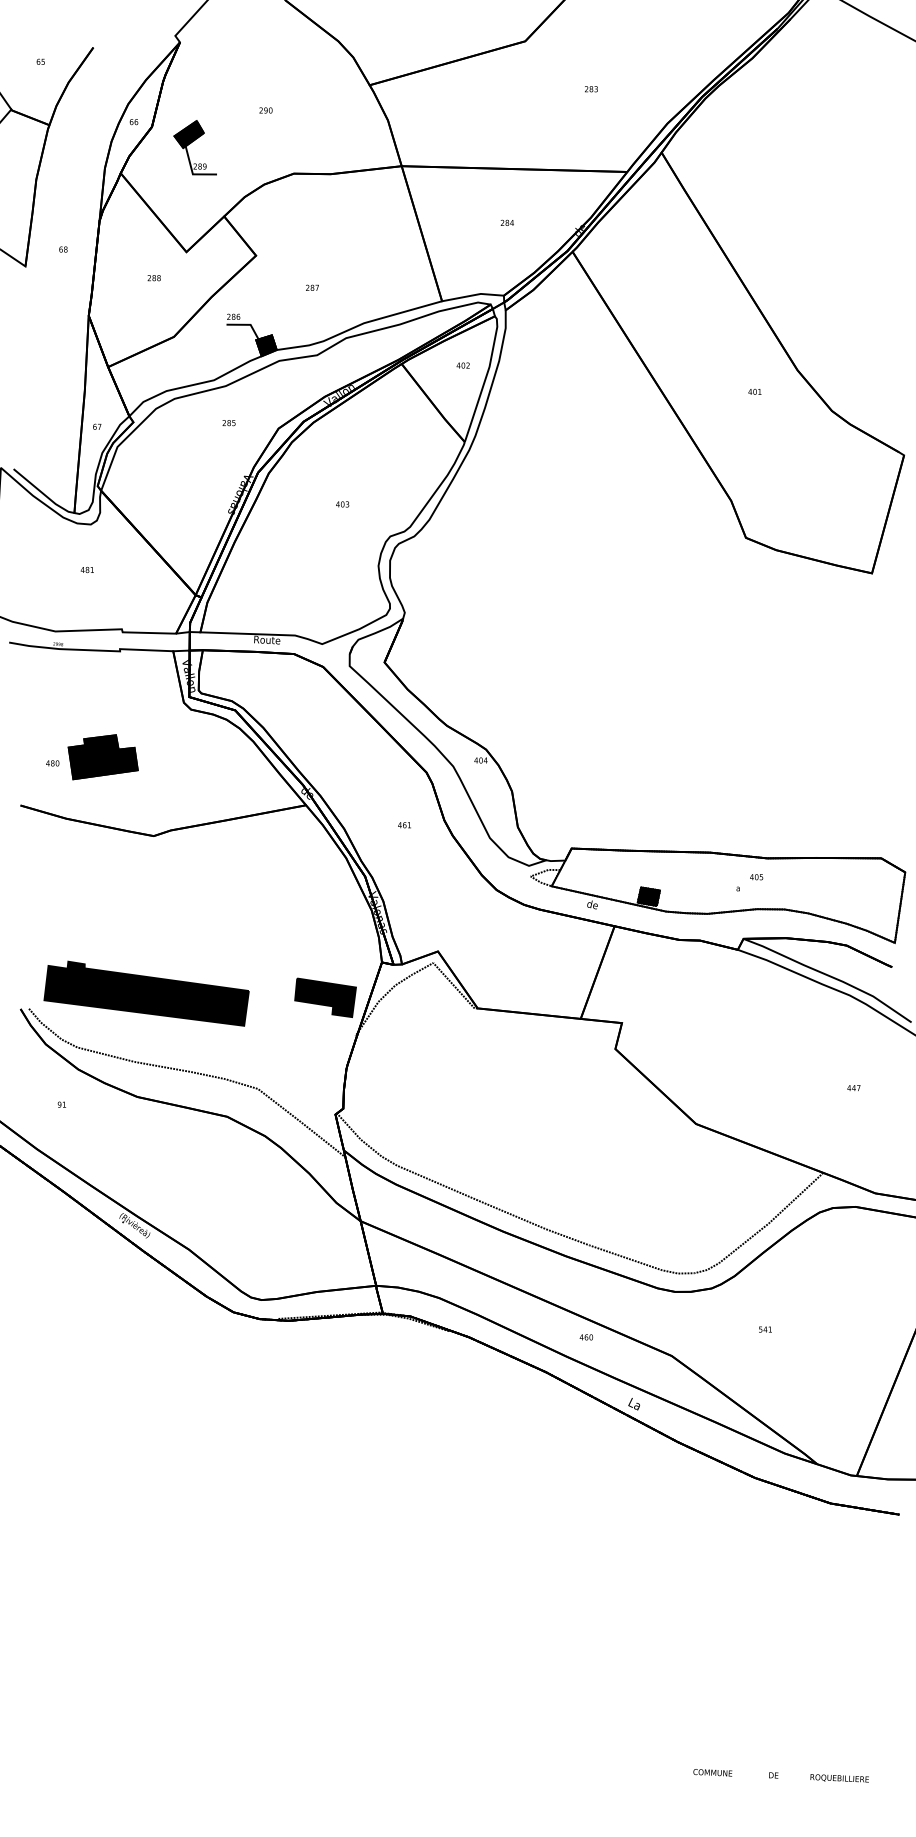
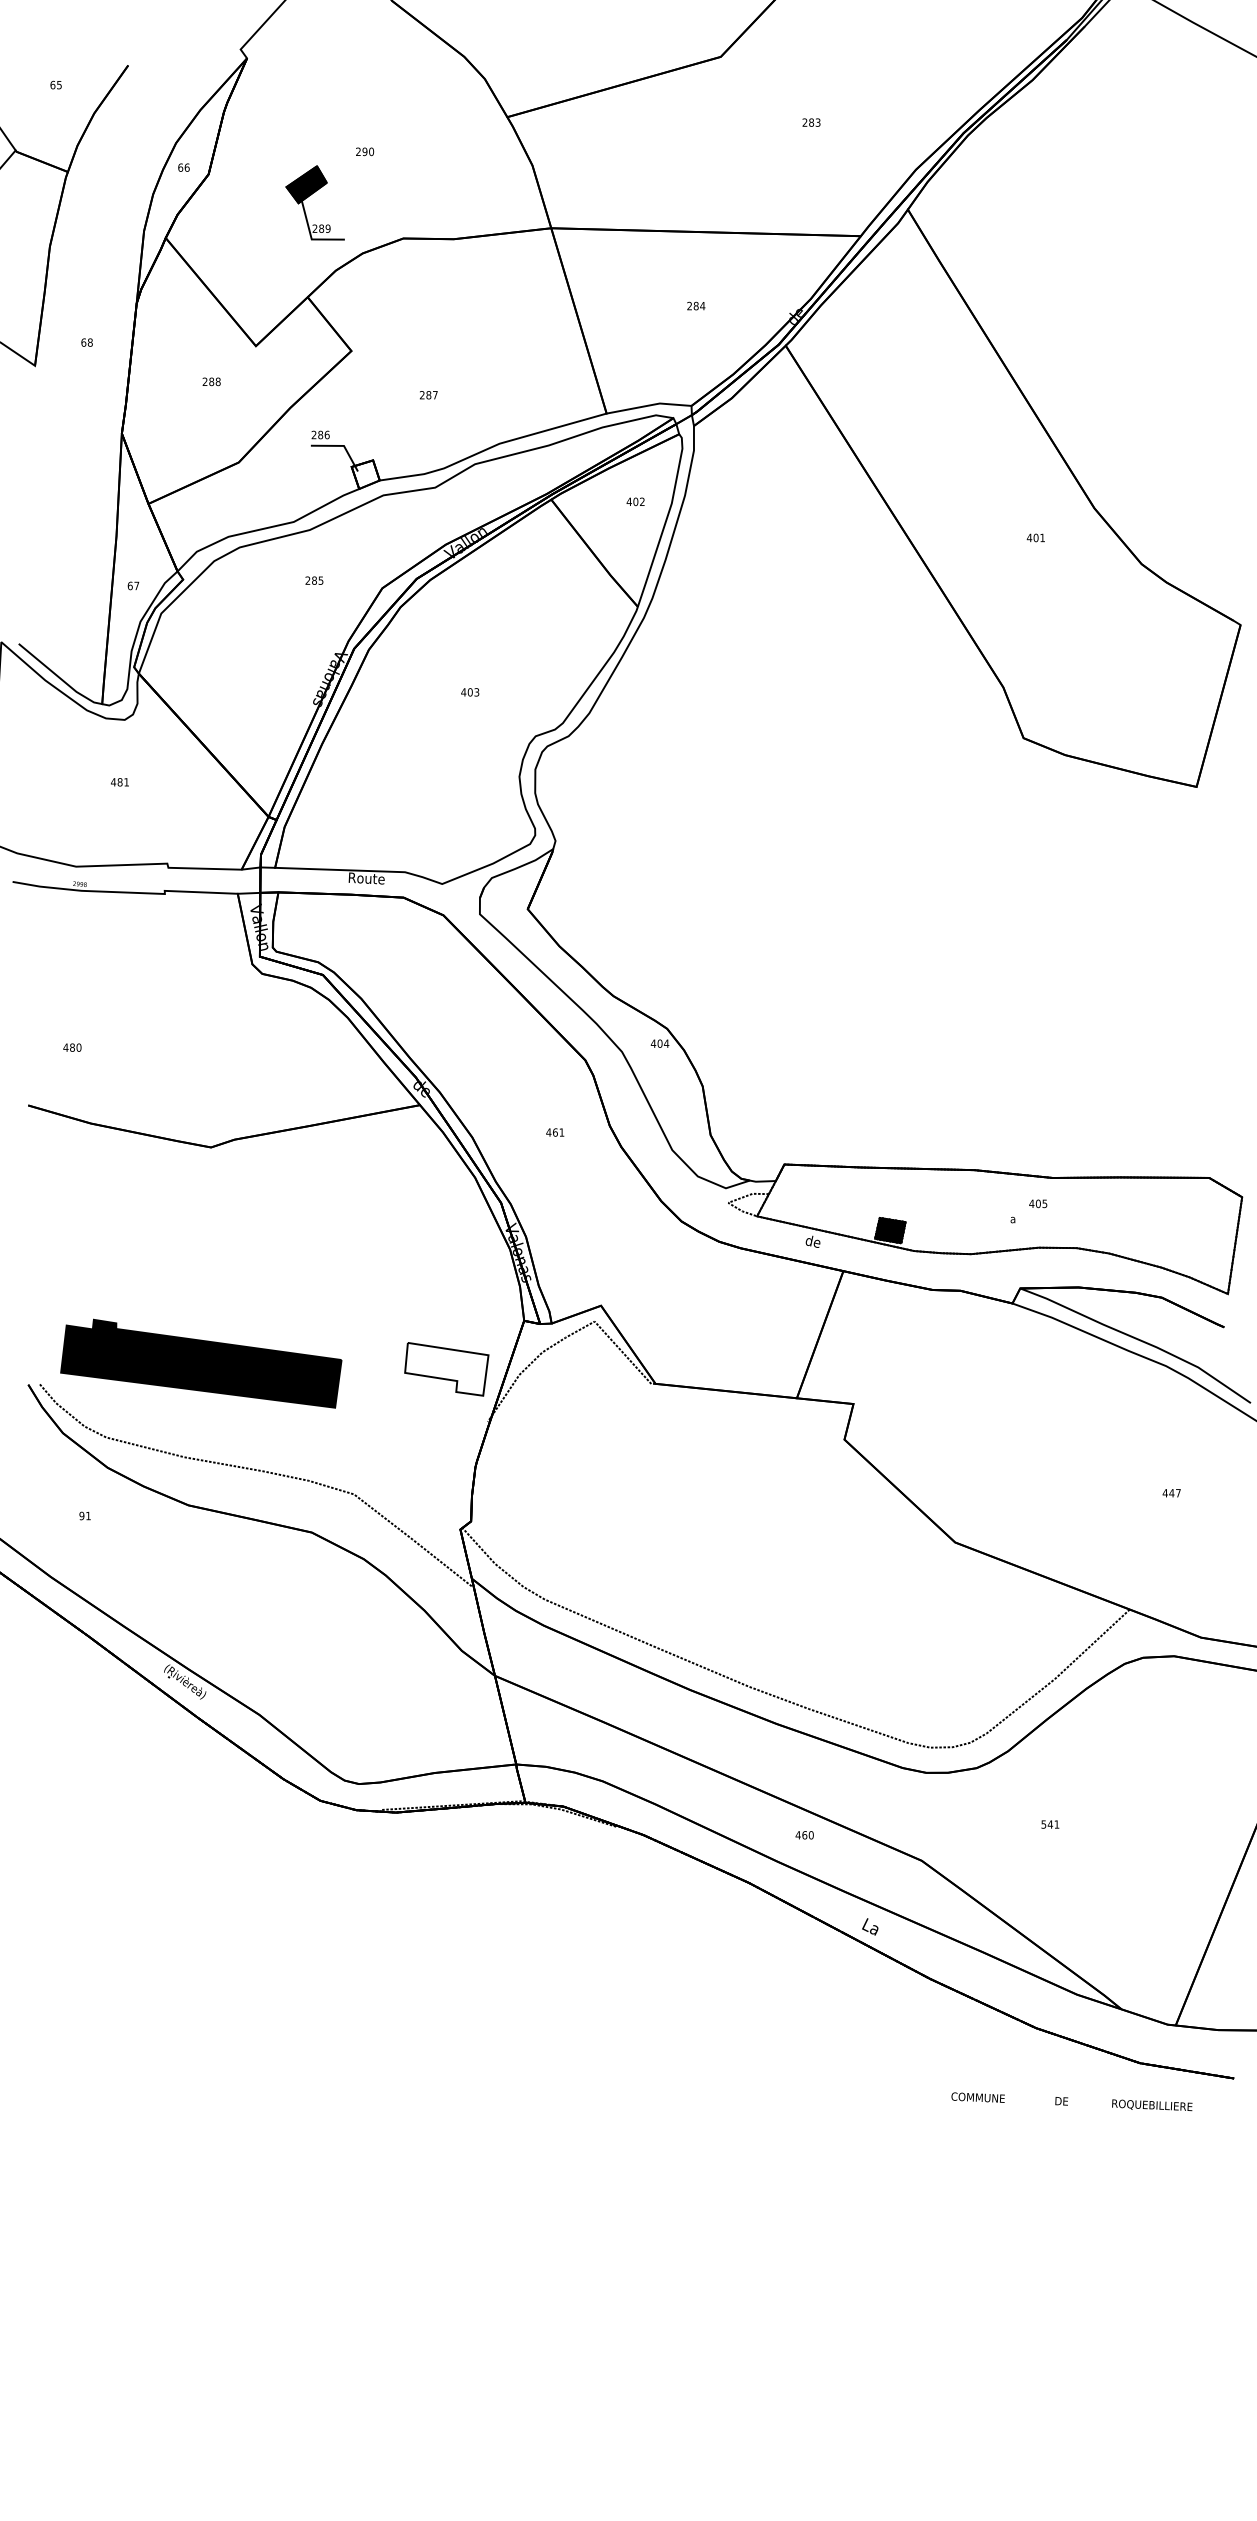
part: (192, 142) -> (311, 195), moved
fill: (266, 345) -> (365, 474), removed
part: (103, 757) -> (141, 1039), removed
fill: (325, 997) -> (446, 1368), removed
text: (780, 1775) -> (1071, 2101), moved

